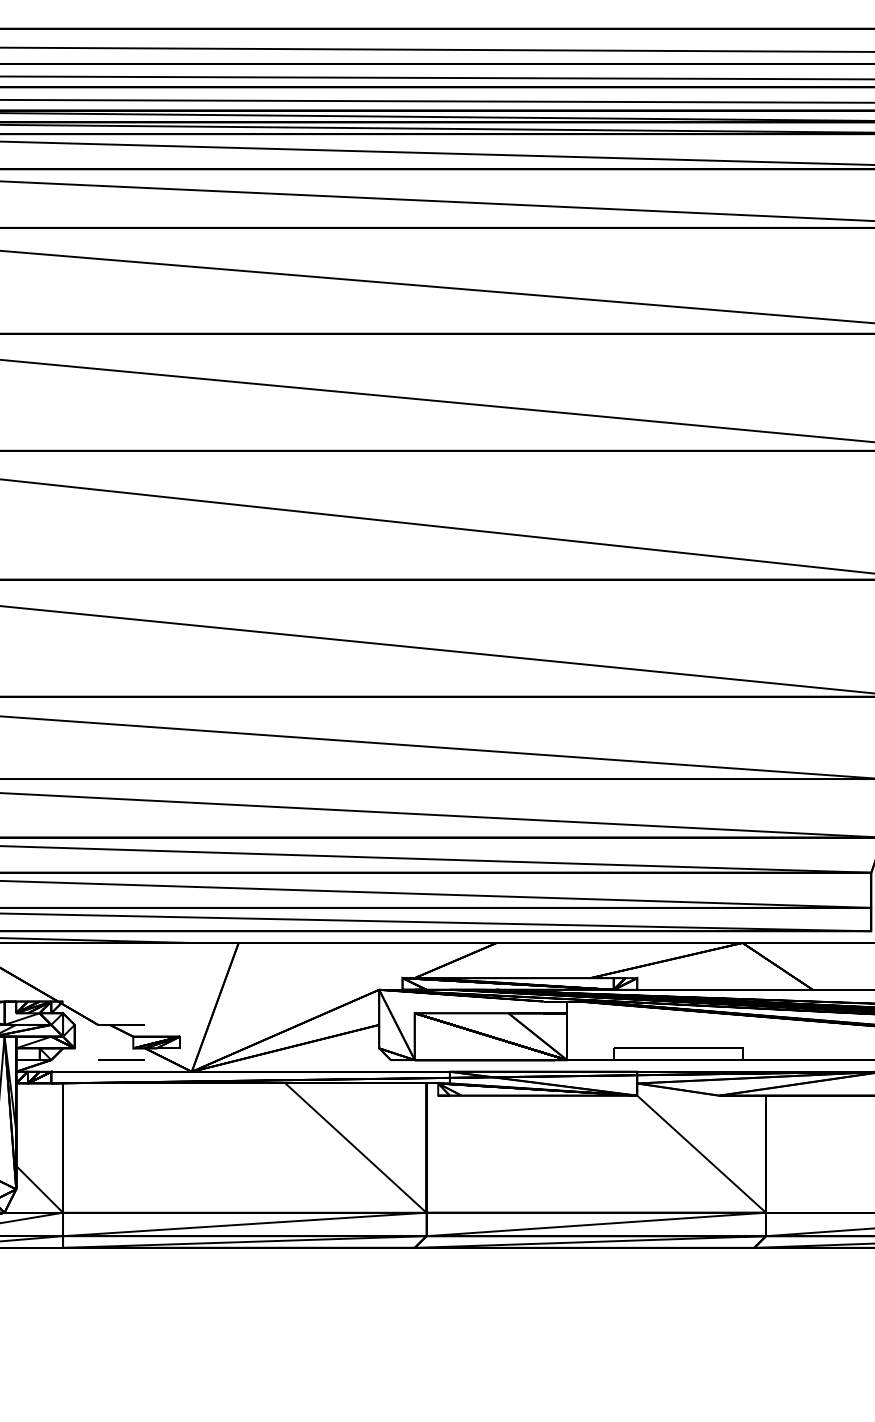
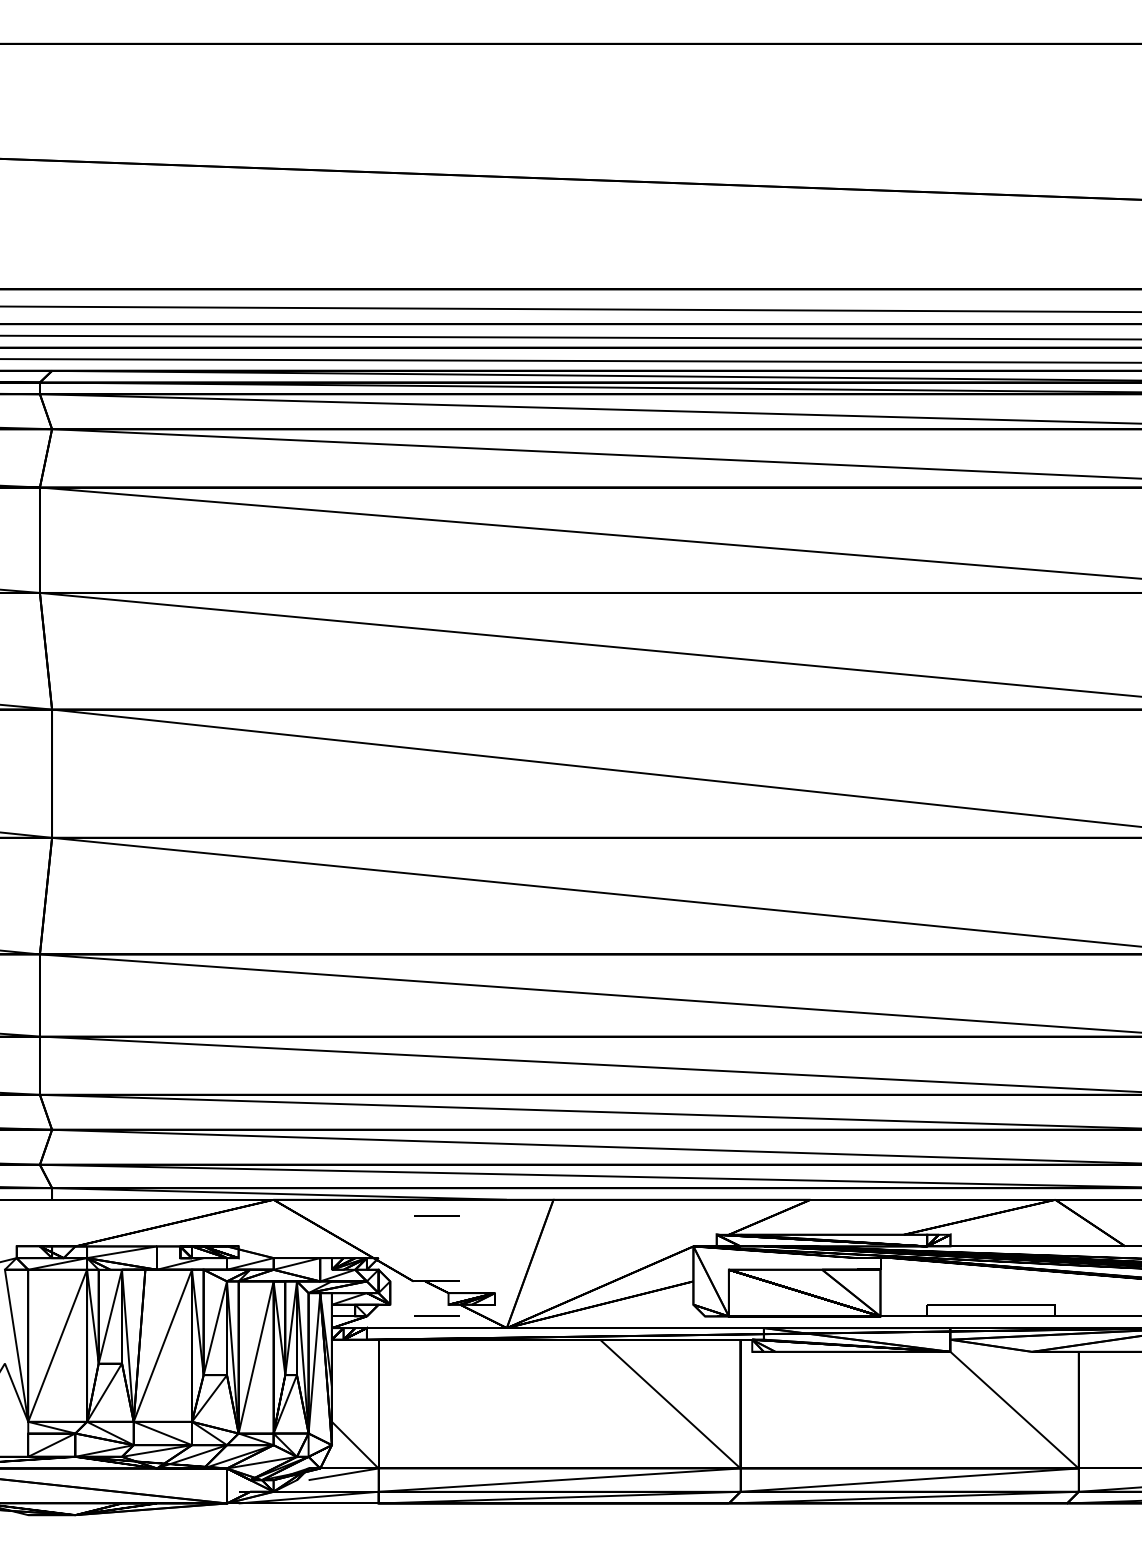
line: (121, 958) -> (436, 1215), added

